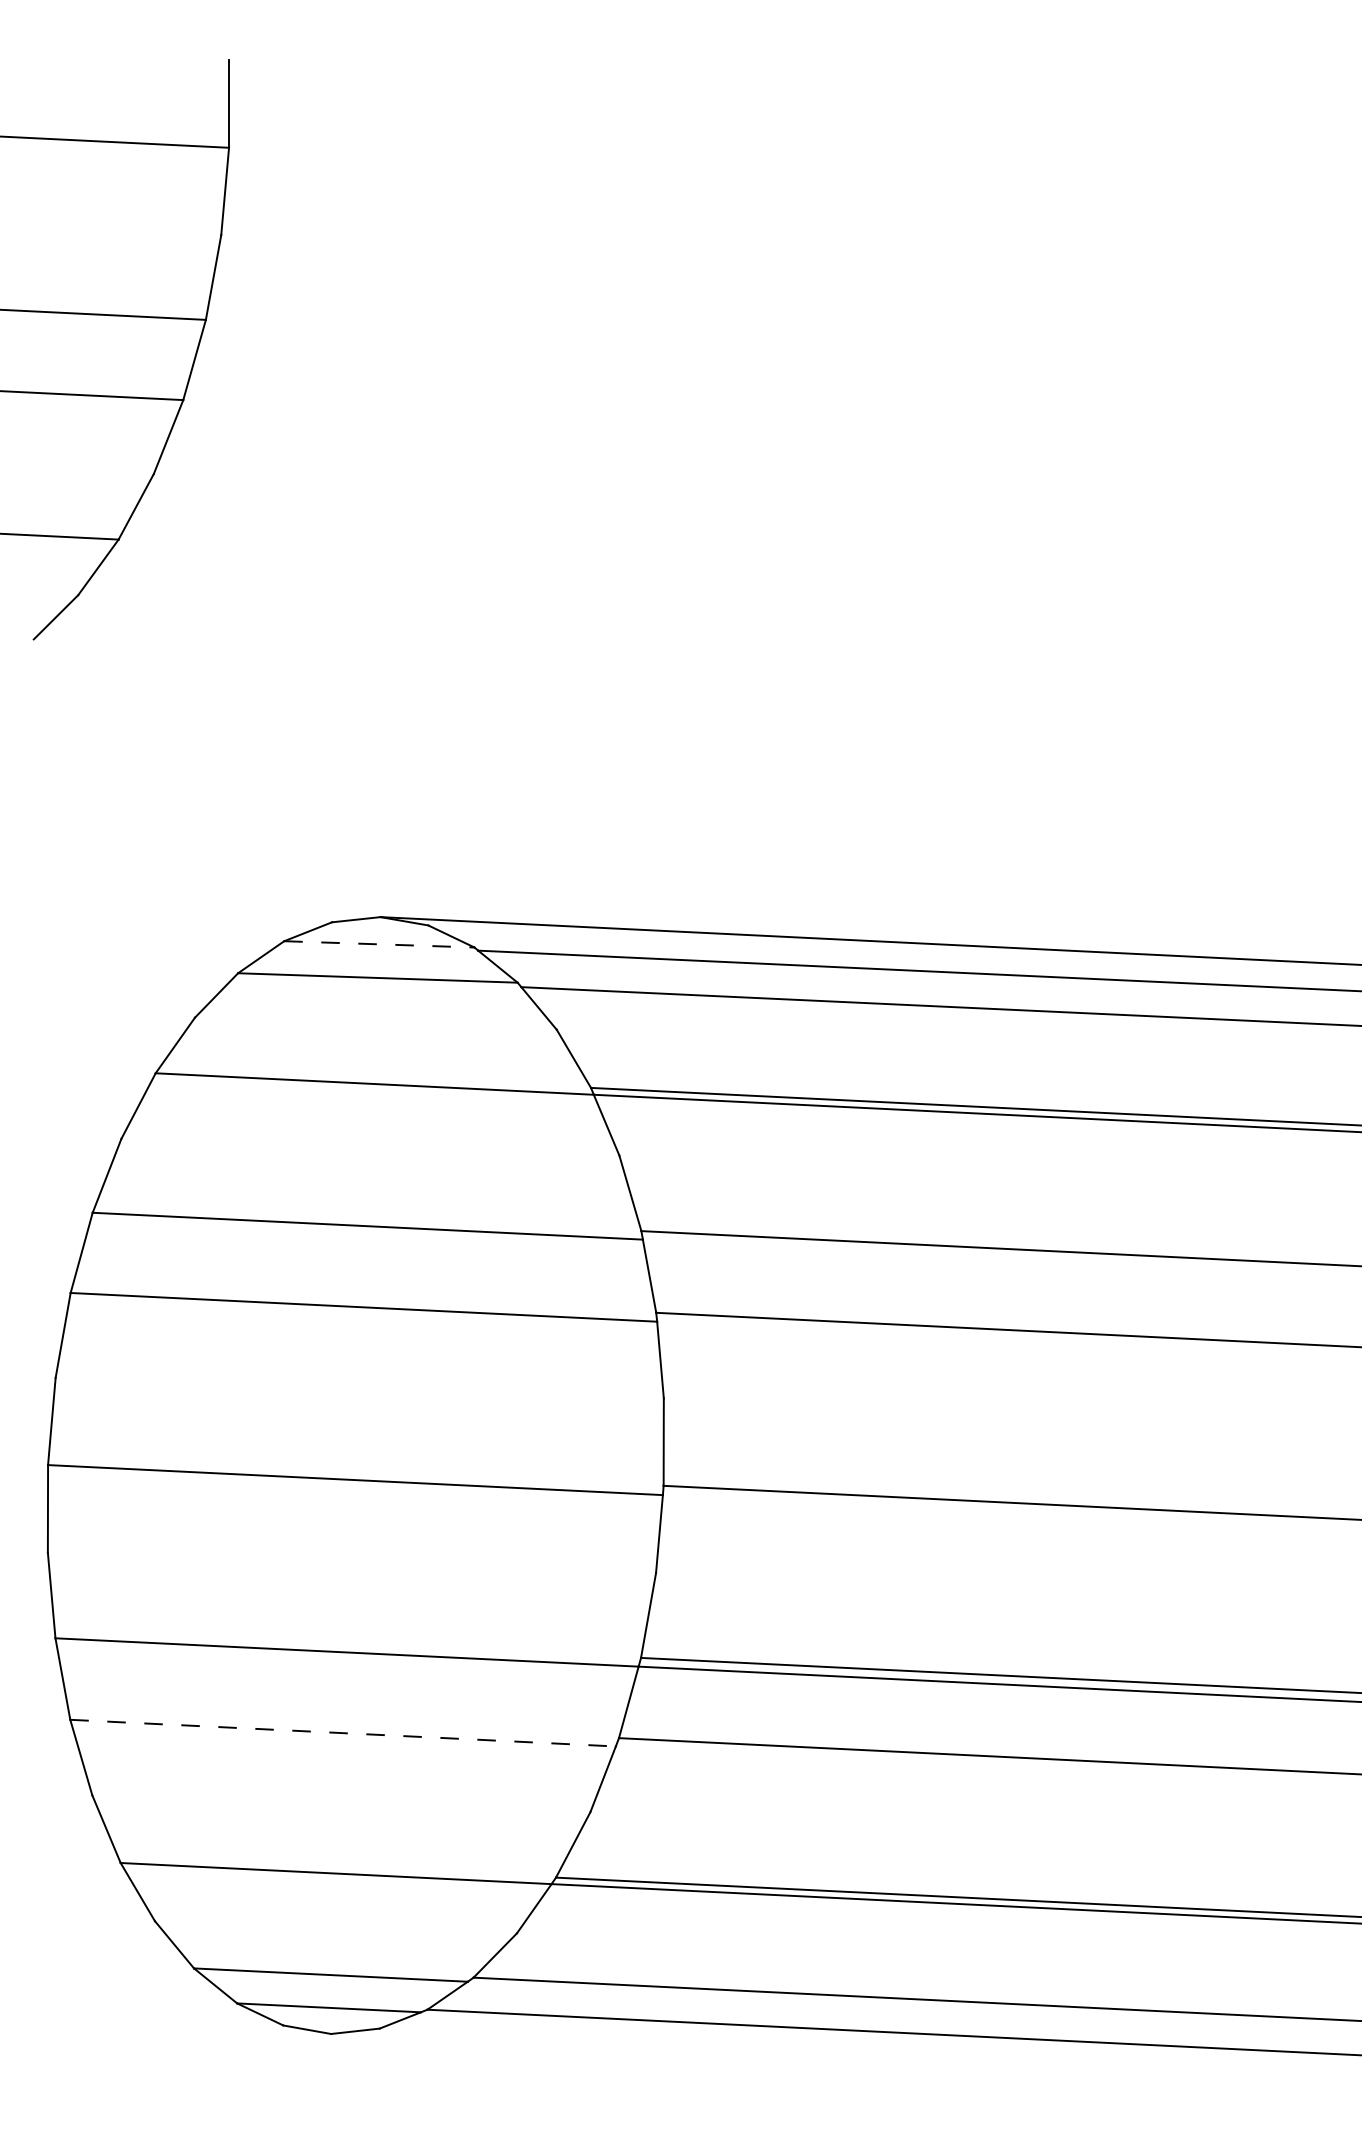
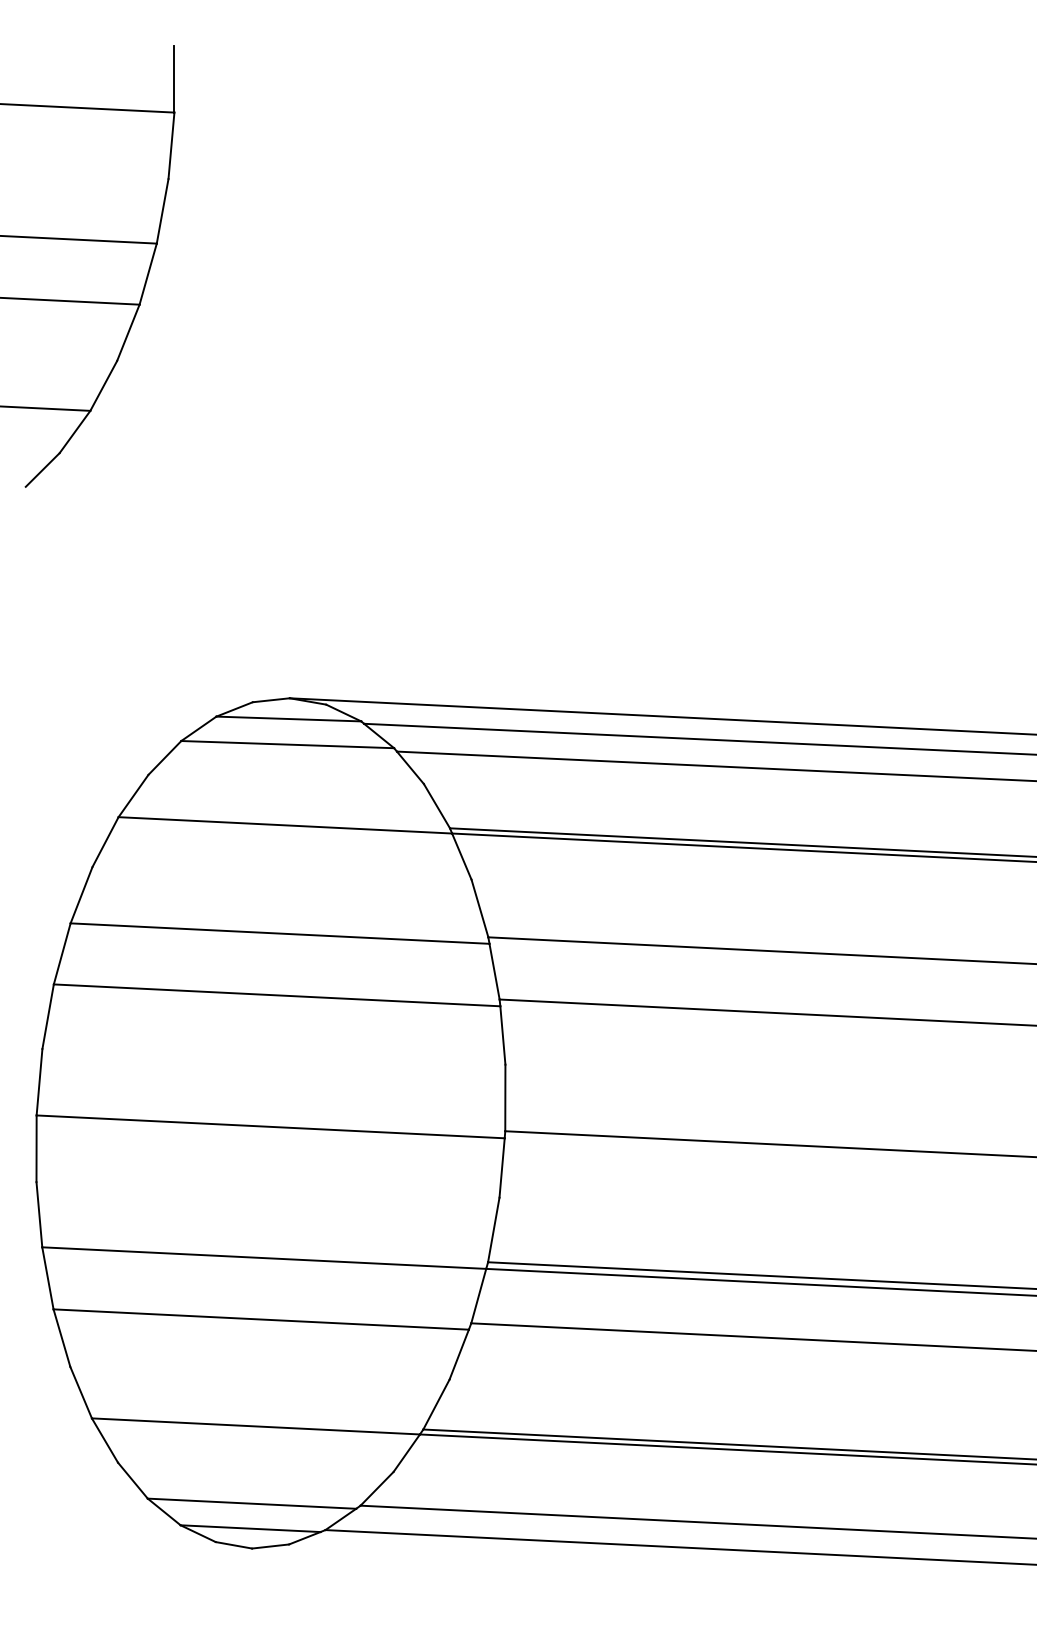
line: (379, 944) -> (288, 719), dashed -> solid
line: (343, 1733) -> (261, 1319), dashed -> solid

